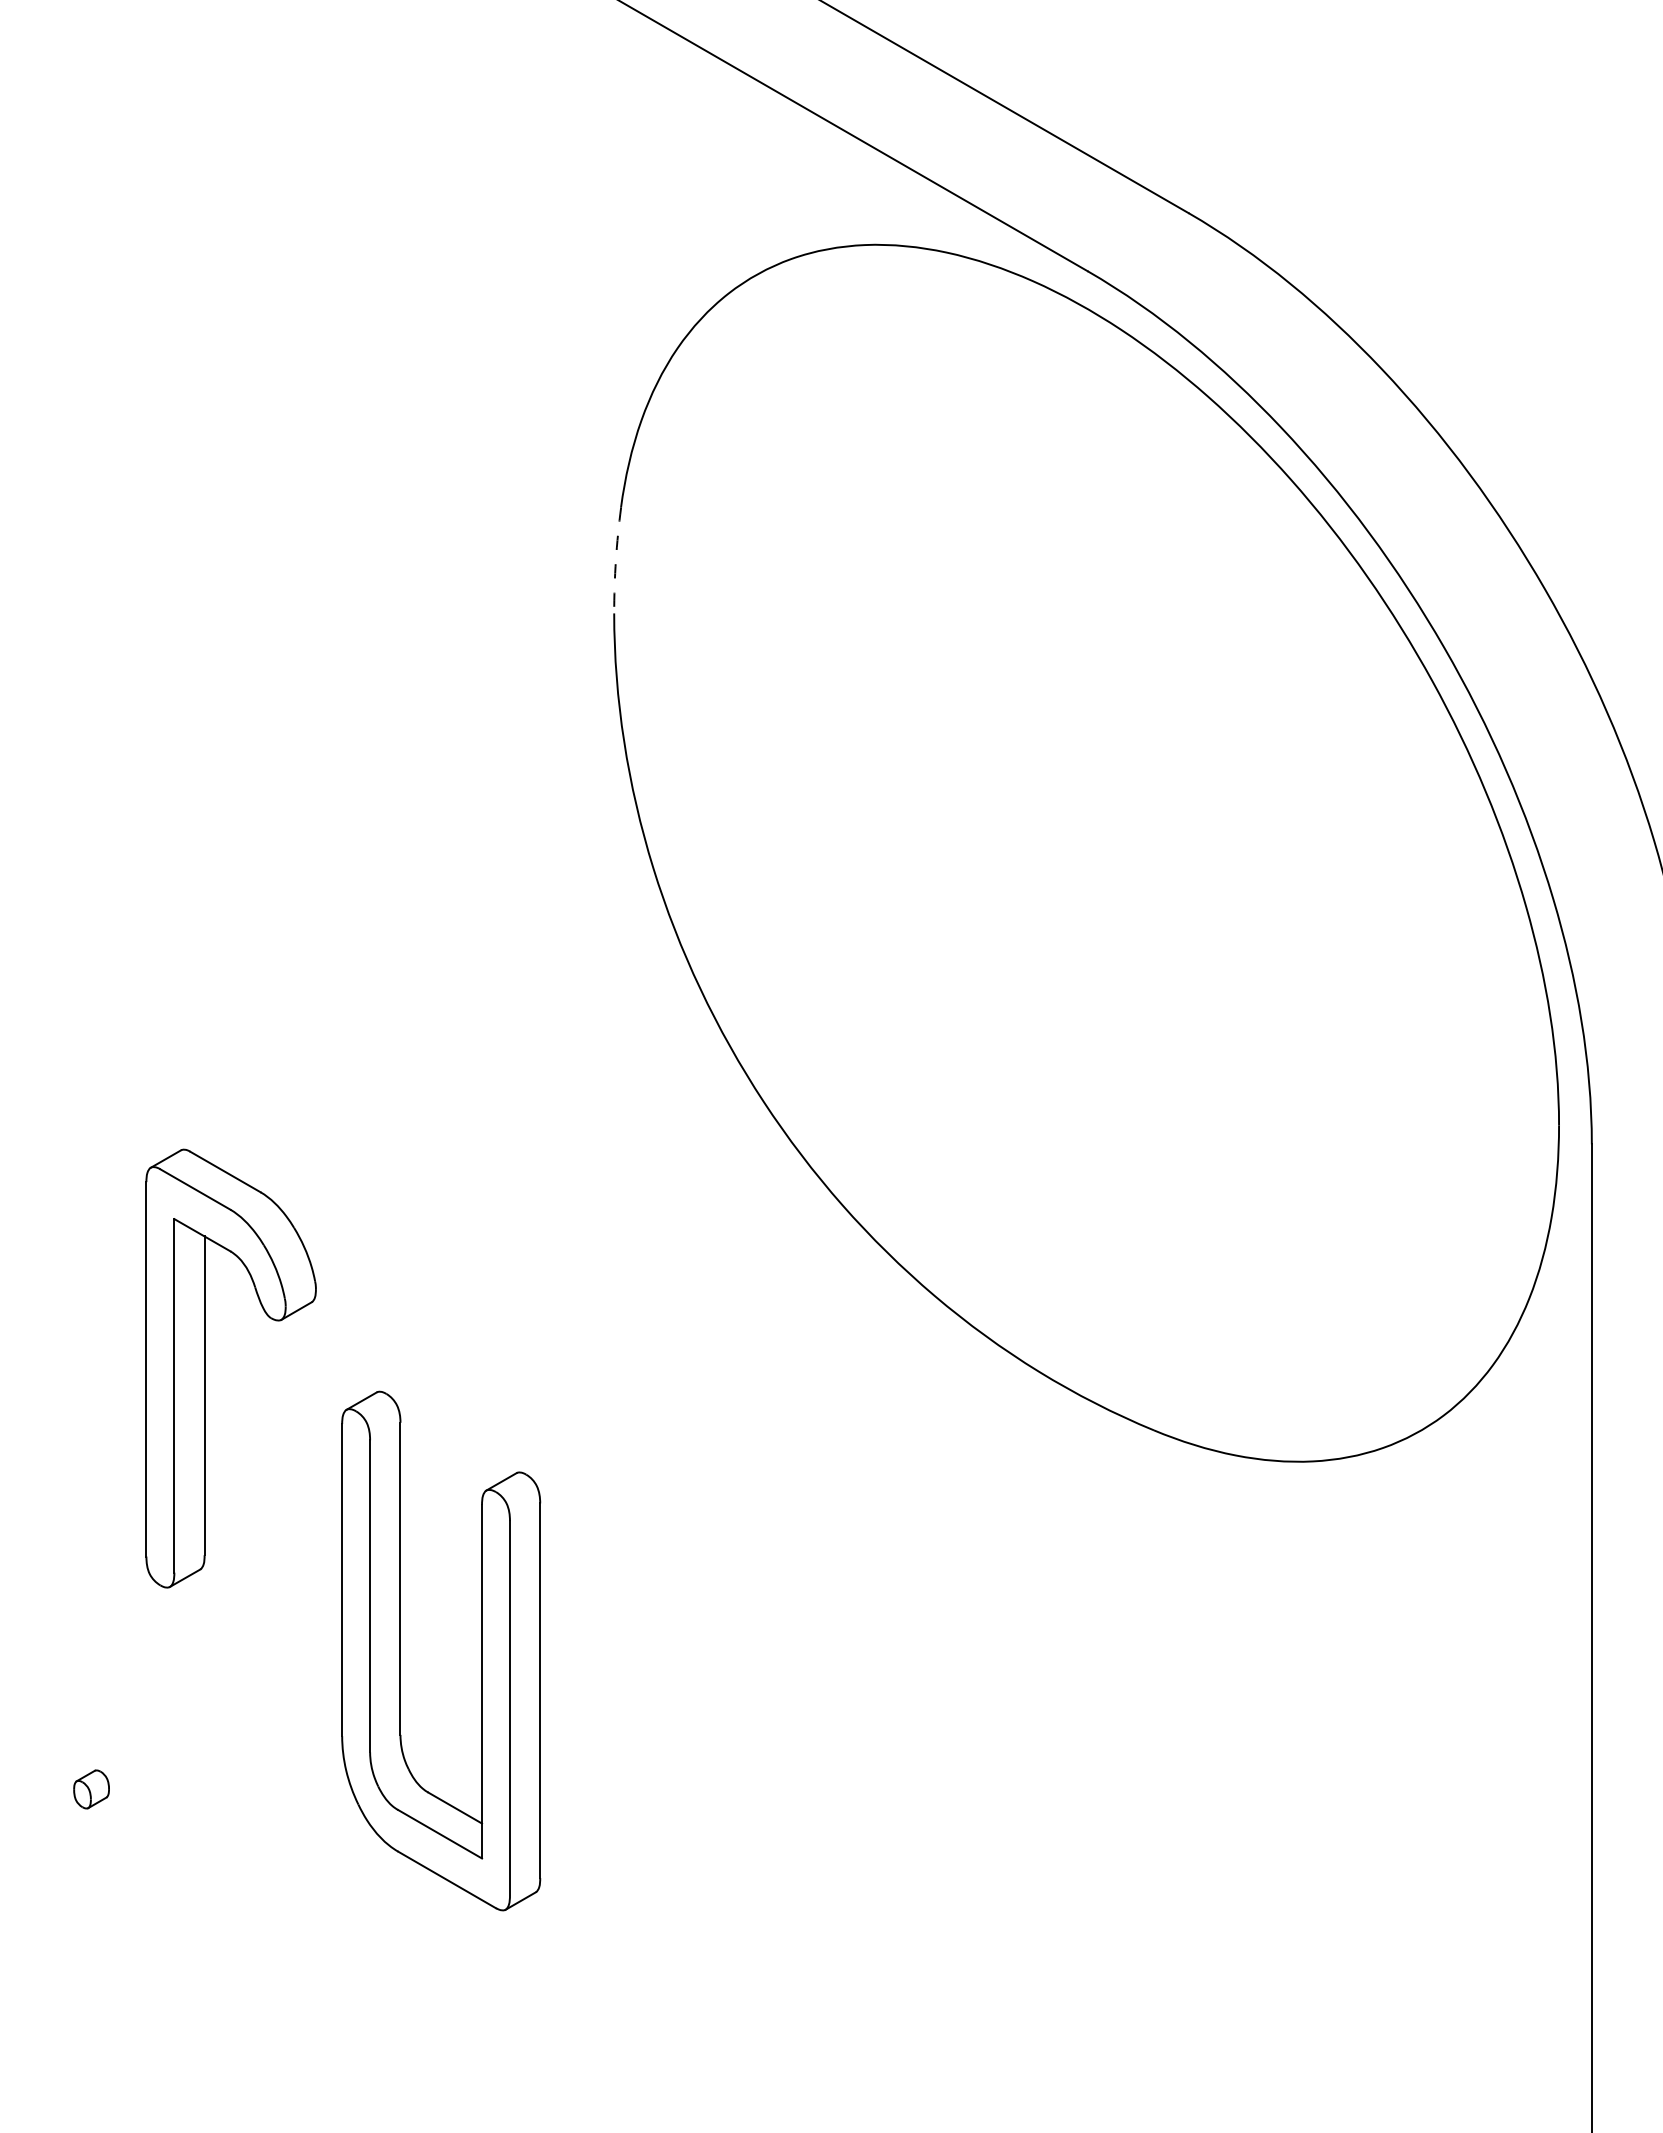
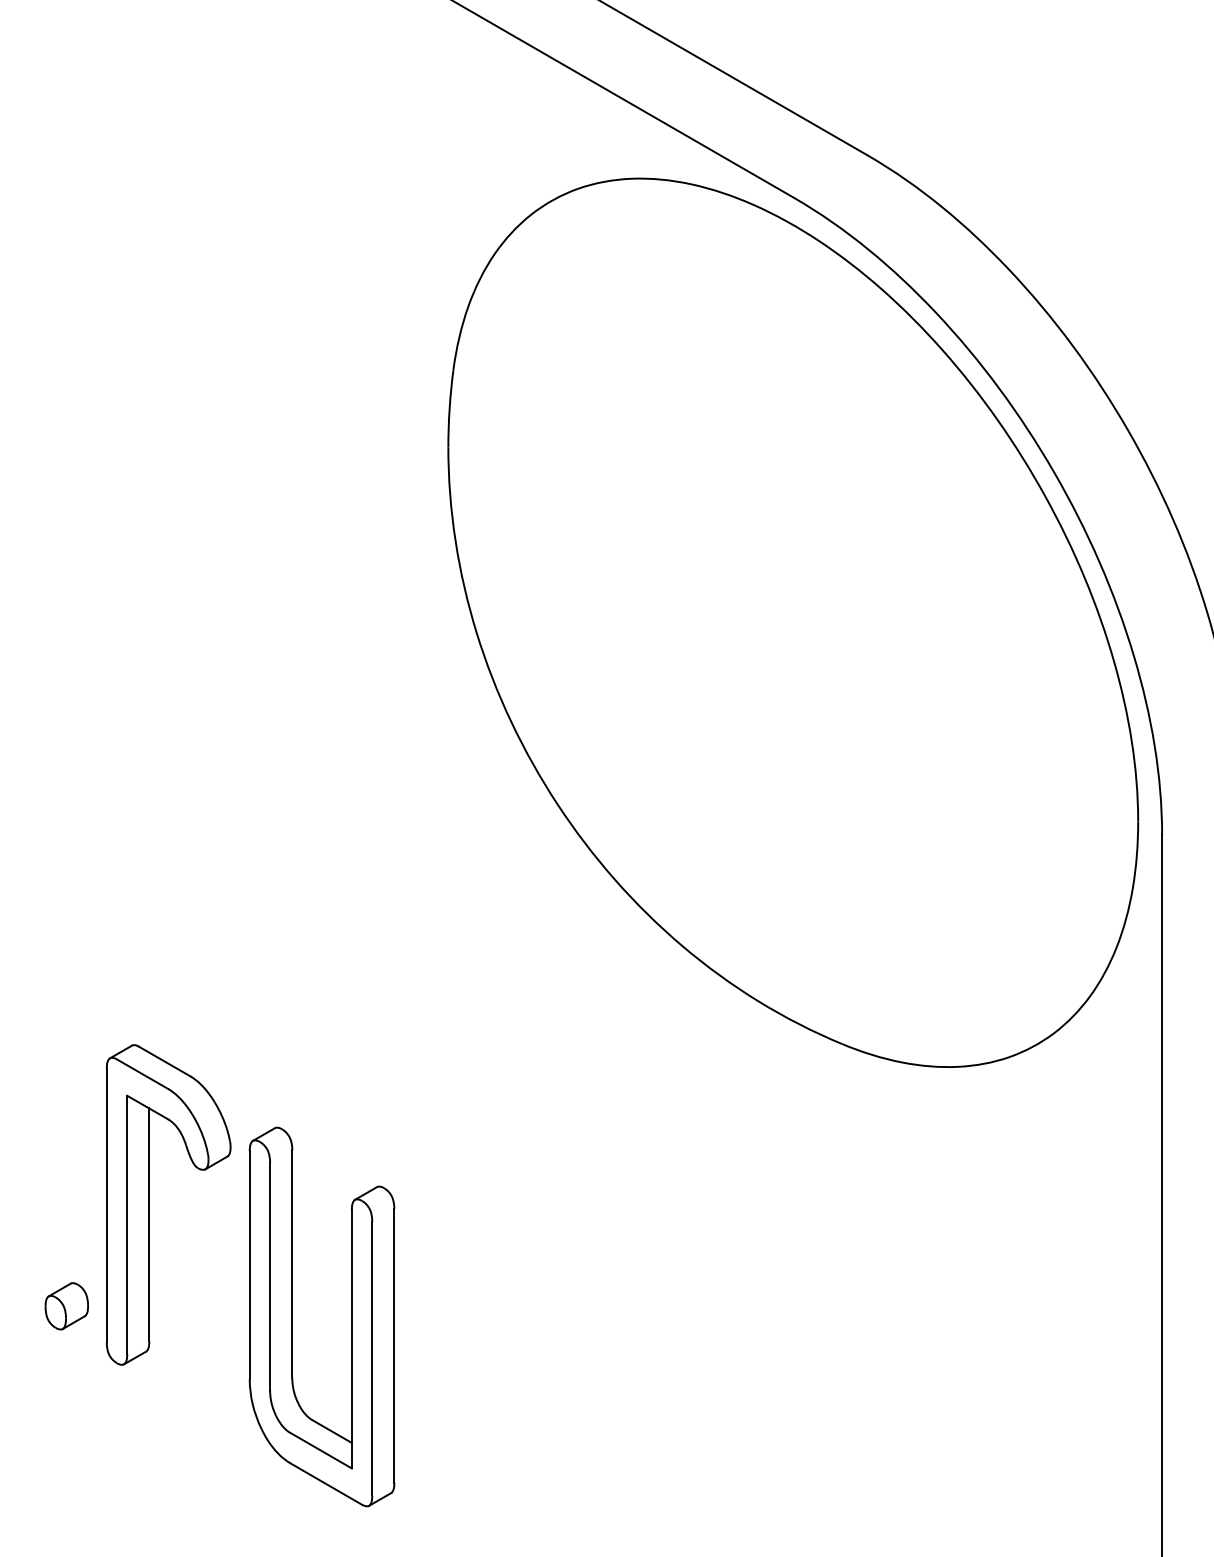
arc: (615, 560) -> (449, 409), dashed -> solid
part: (205, 1368) -> (149, 1204), moved
part: (481, 1650) -> (351, 1316), moved
part: (91, 1789) -> (66, 1306), size x1.67

